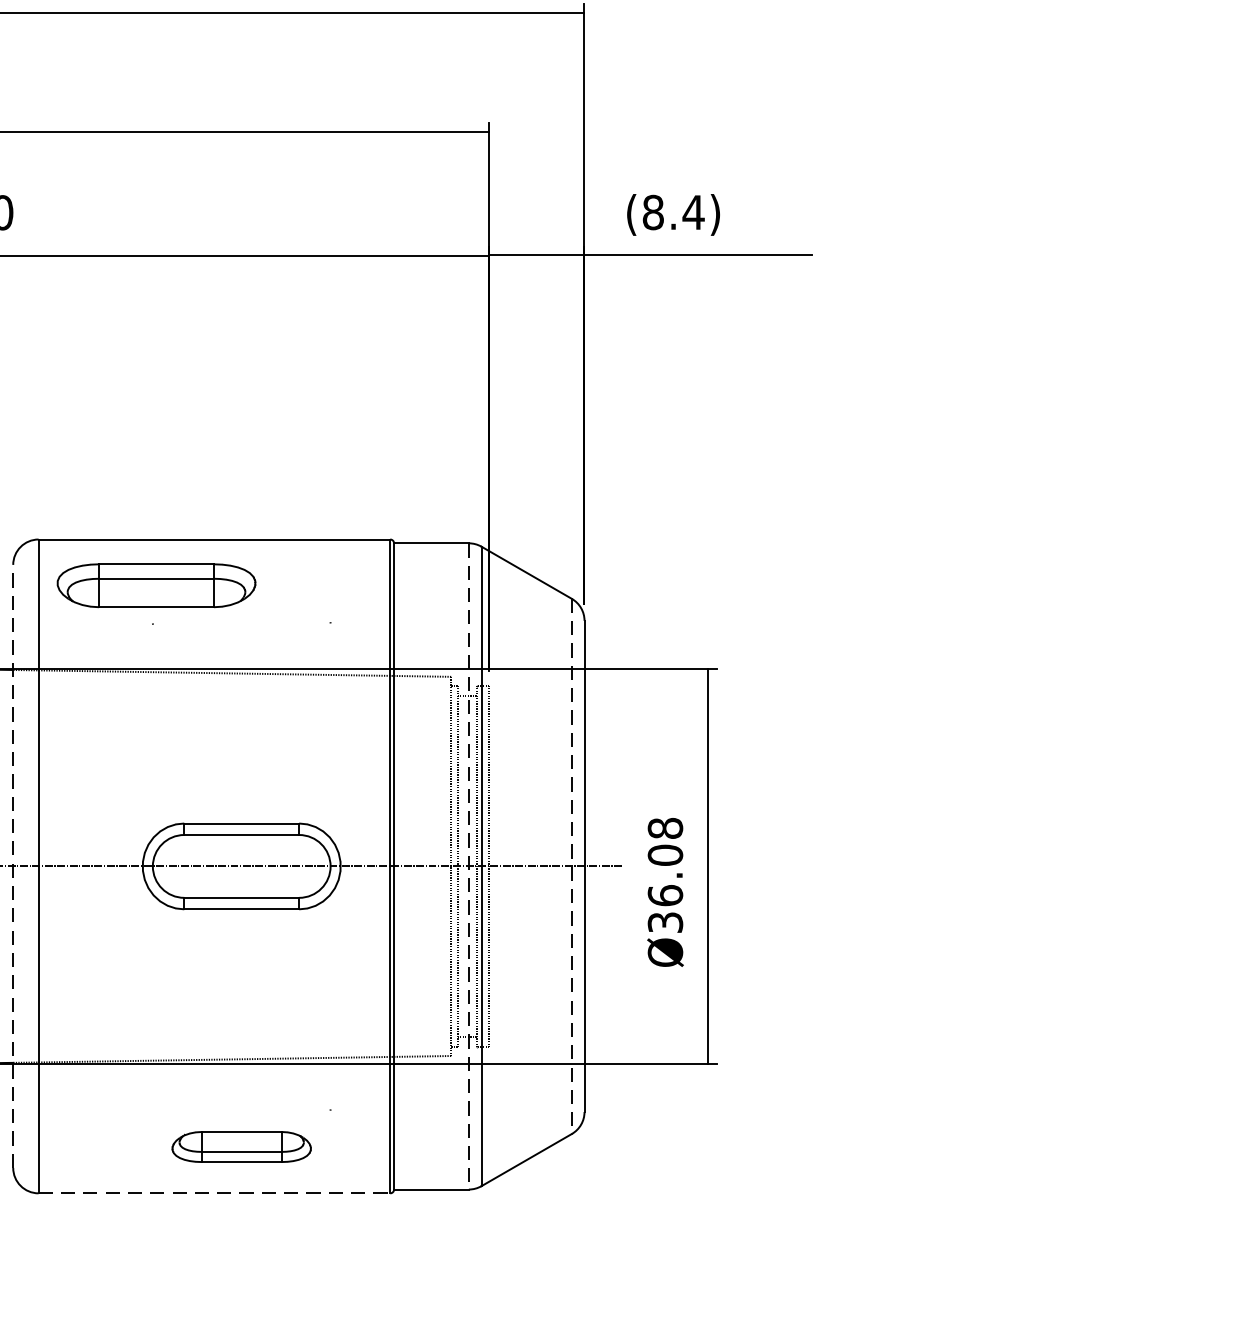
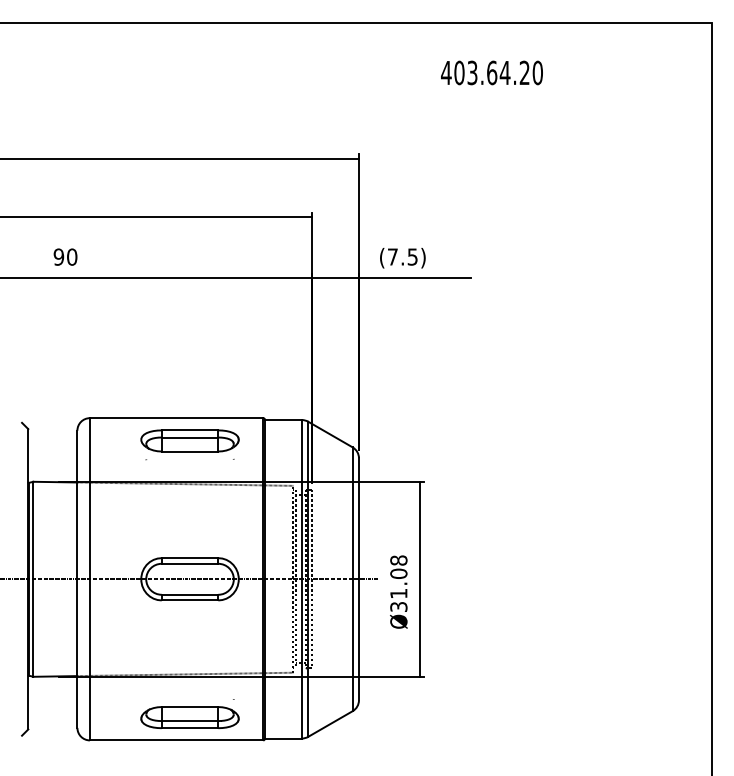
text: (672, 211) -> (402, 256), (8.4) -> (7.5)
part: (155, 584) -> (189, 440), moved
line: (13, 866) -> (77, 579), dashed -> solid
line: (467, 866) -> (301, 579), dashed -> solid
line: (571, 866) -> (352, 579), dashed -> solid
text: (664, 895) -> (398, 593), Ø36.08 -> Ø31.08
part: (240, 1146) -> (189, 717), size x1.43
line: (214, 1193) -> (176, 740), dashed -> solid

